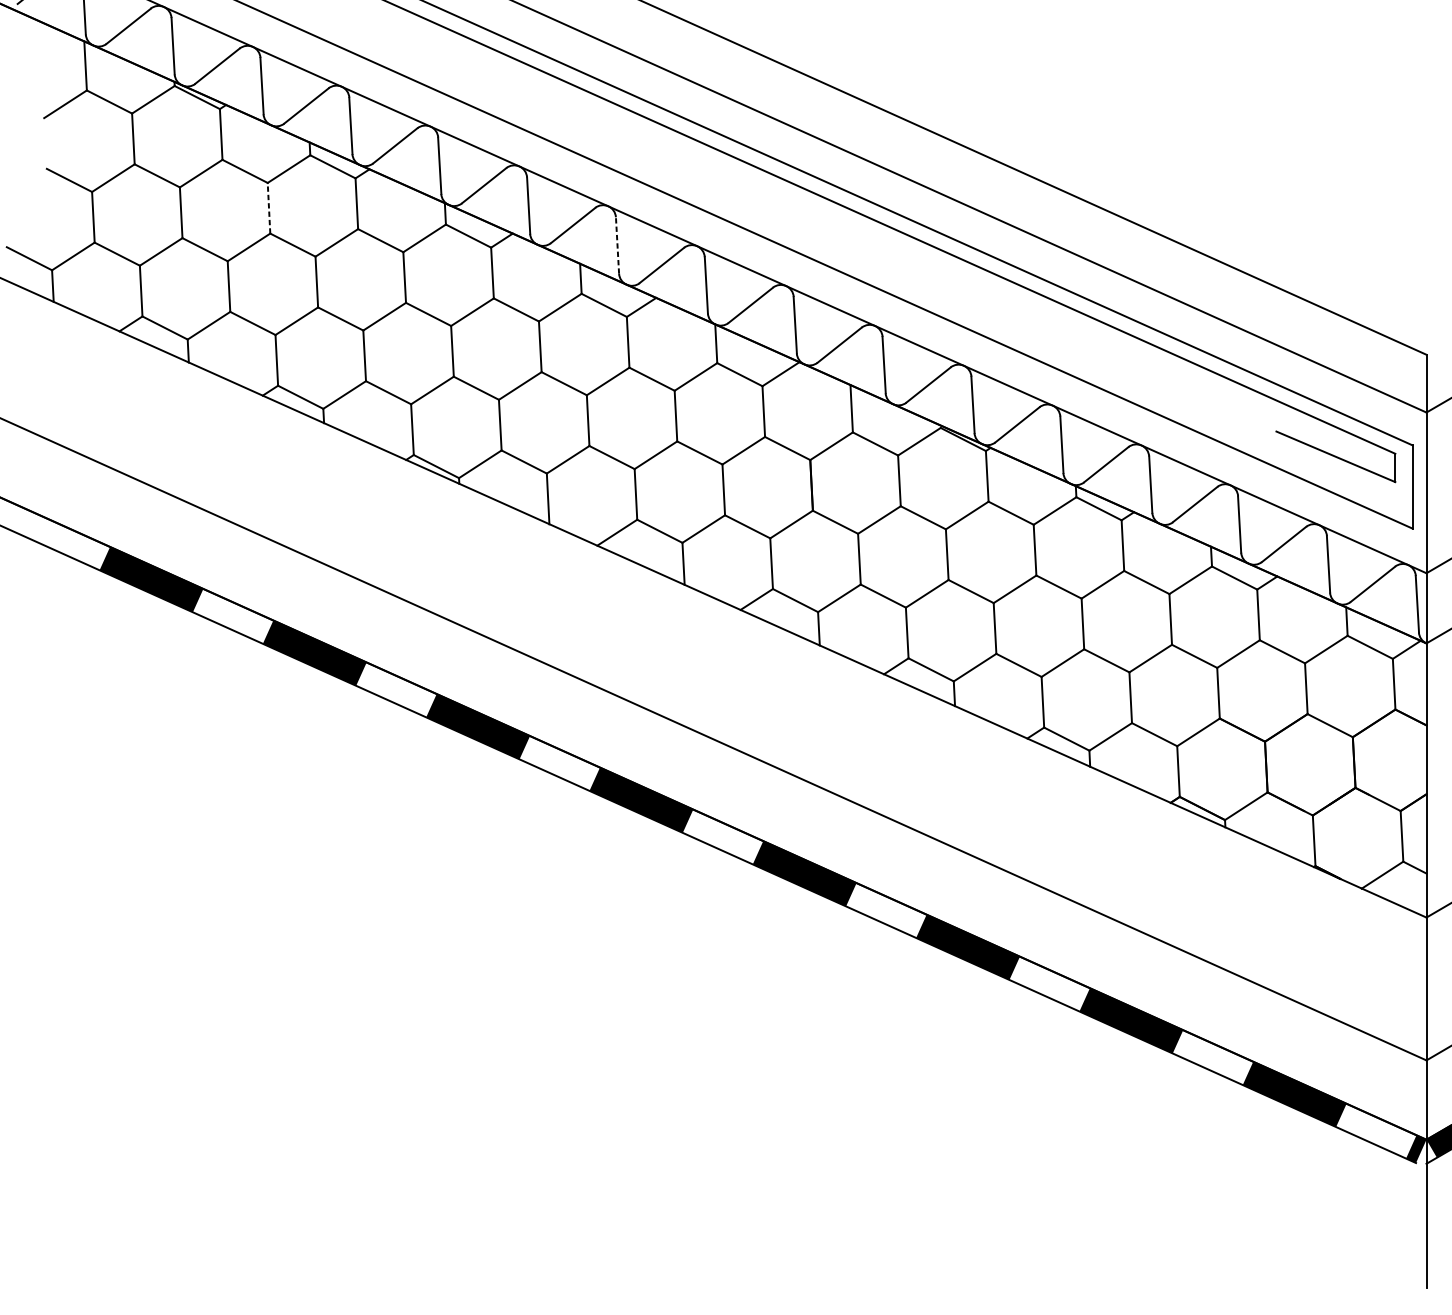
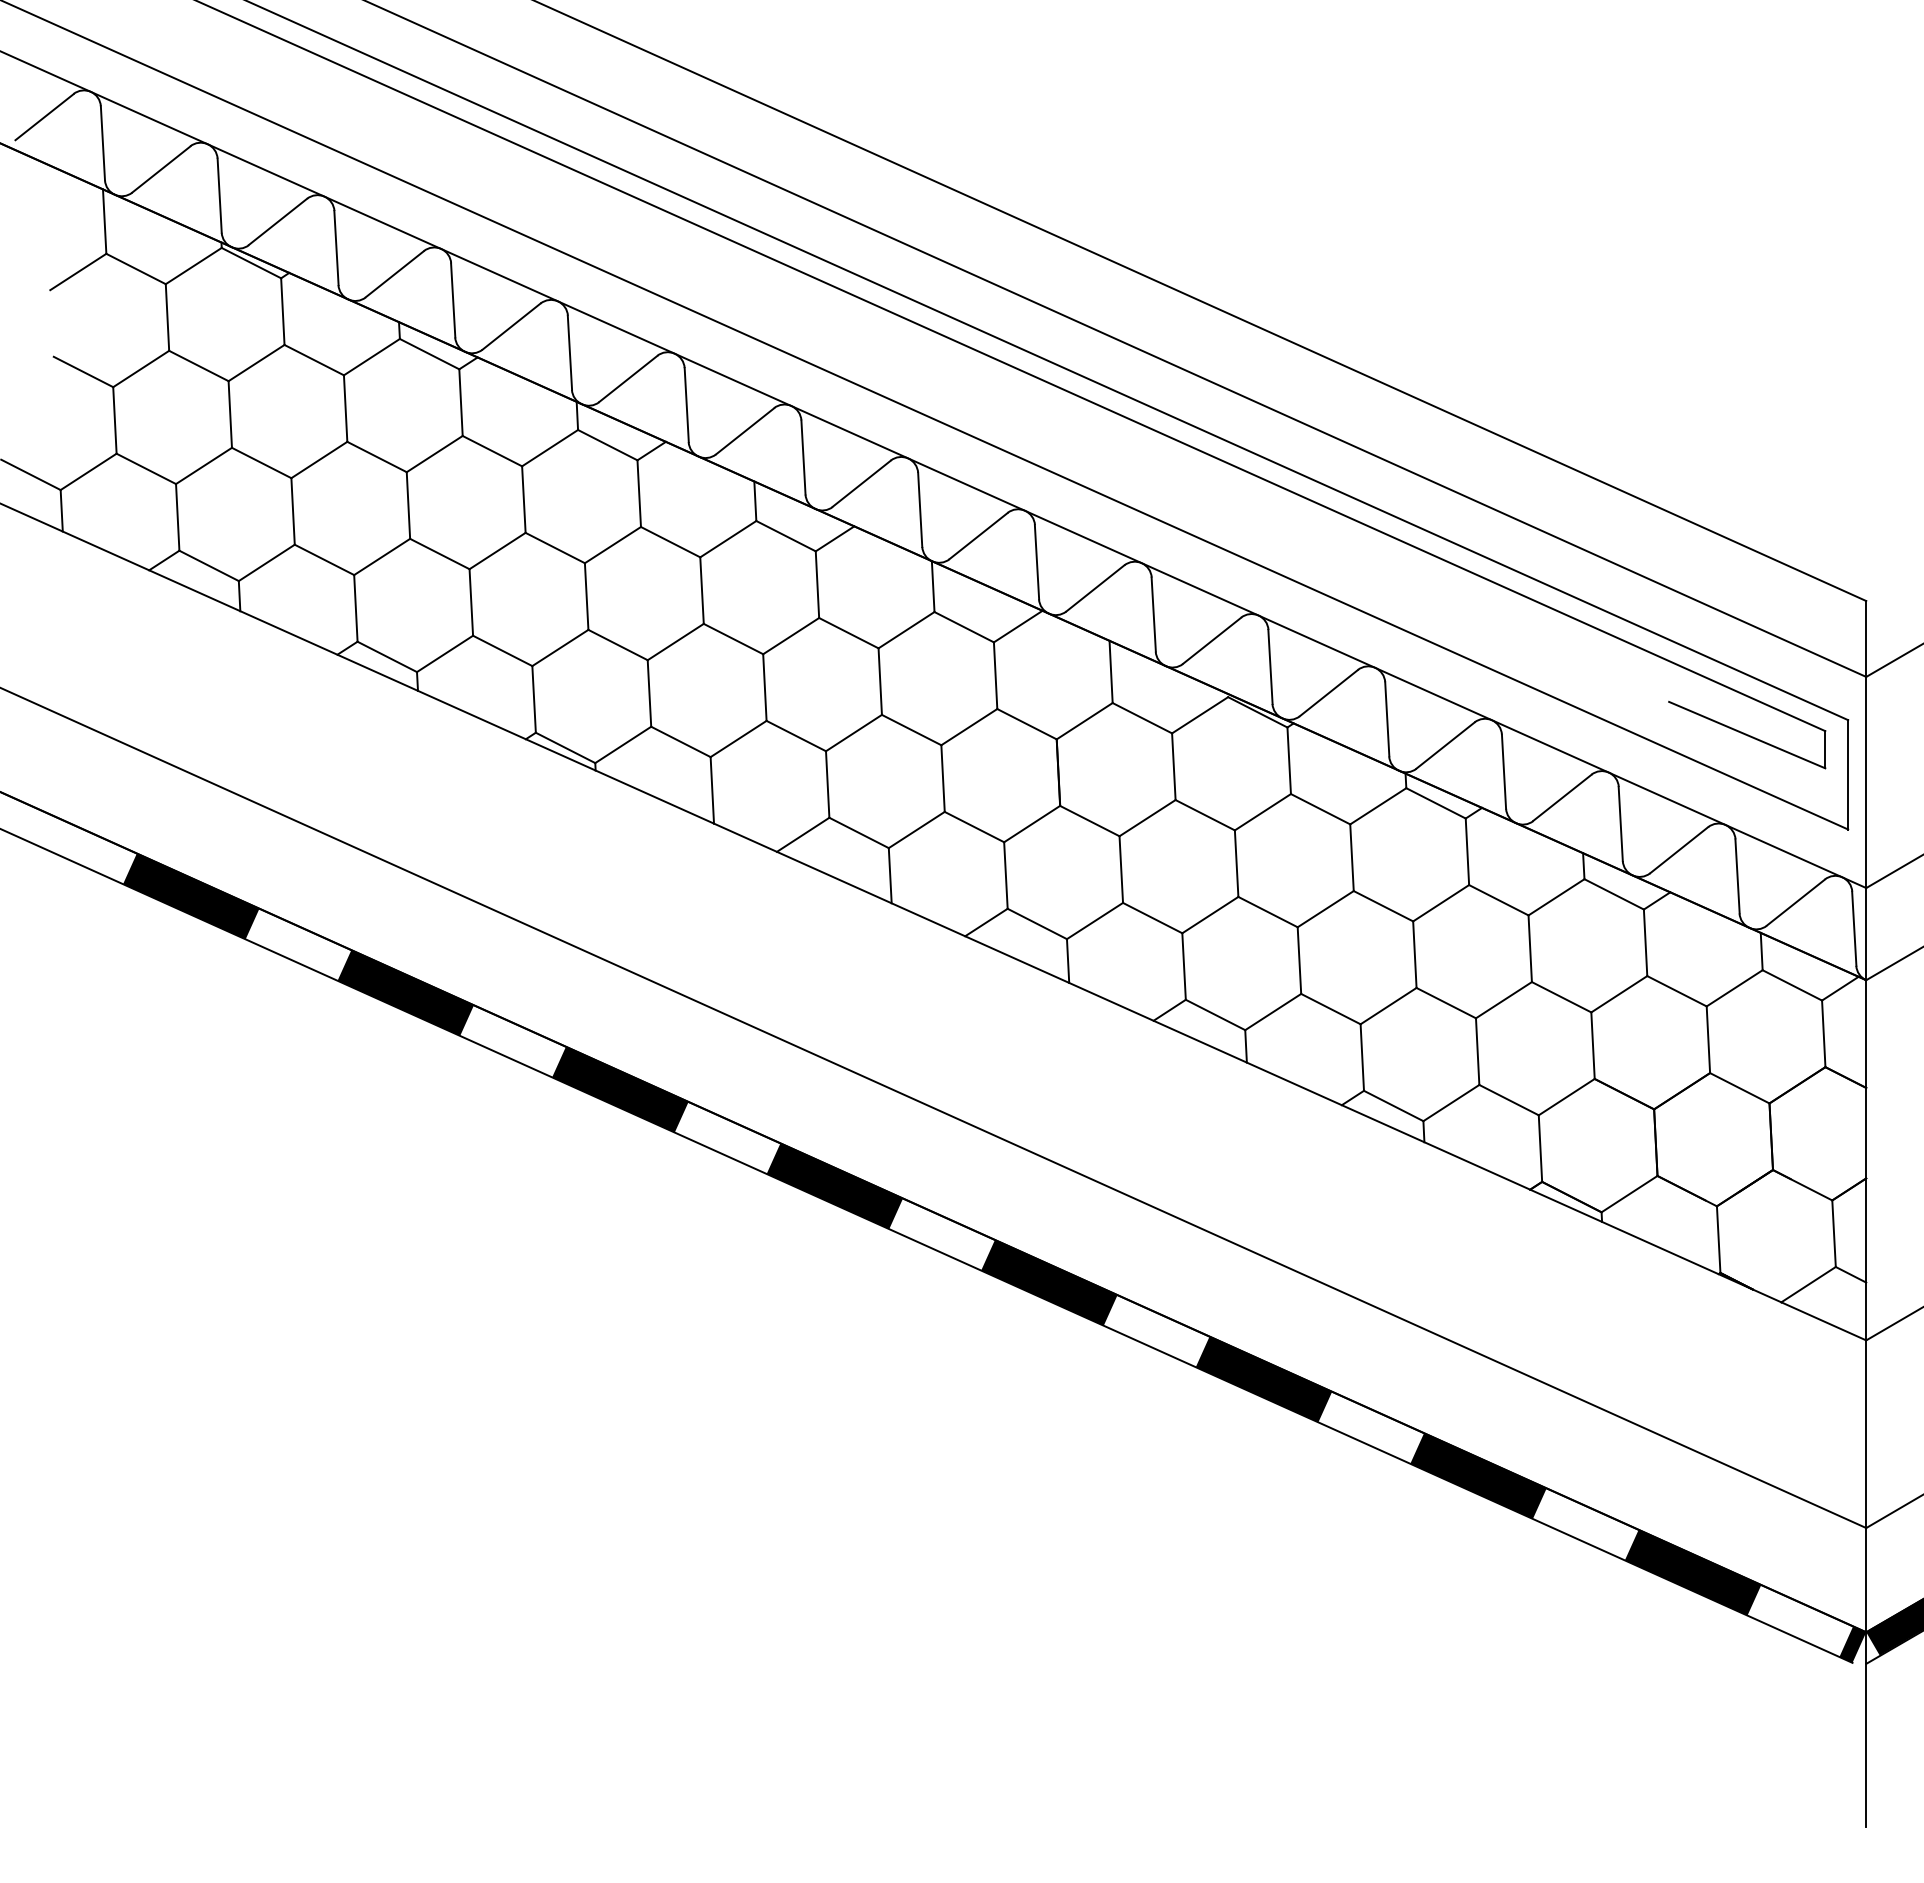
line: (268, 208) -> (345, 408), dashed -> solid
line: (617, 245) -> (803, 457), dashed -> solid

